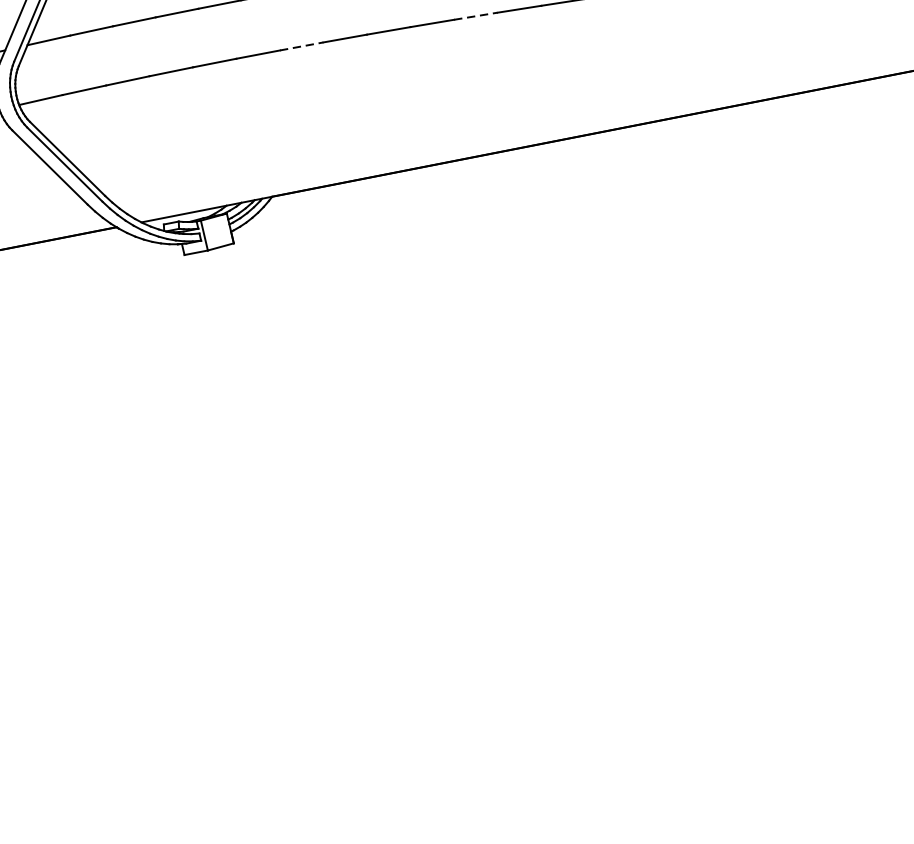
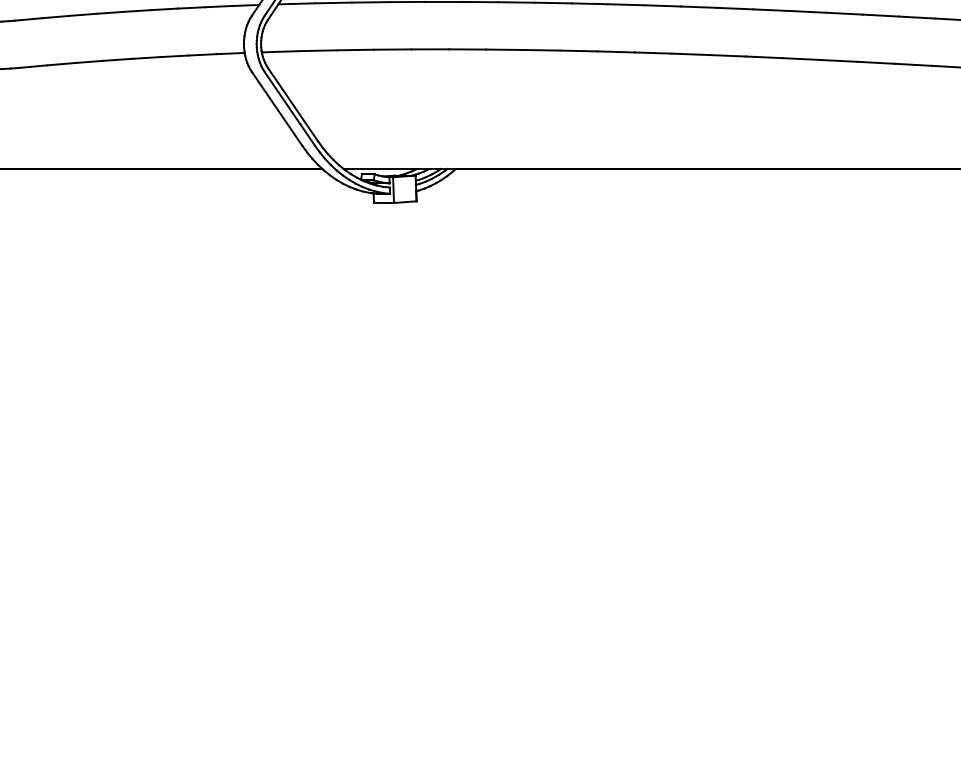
line: (476, 16) -> (653, 53), dashed -> solid
line: (301, 46) -> (504, 49), dashed -> solid

